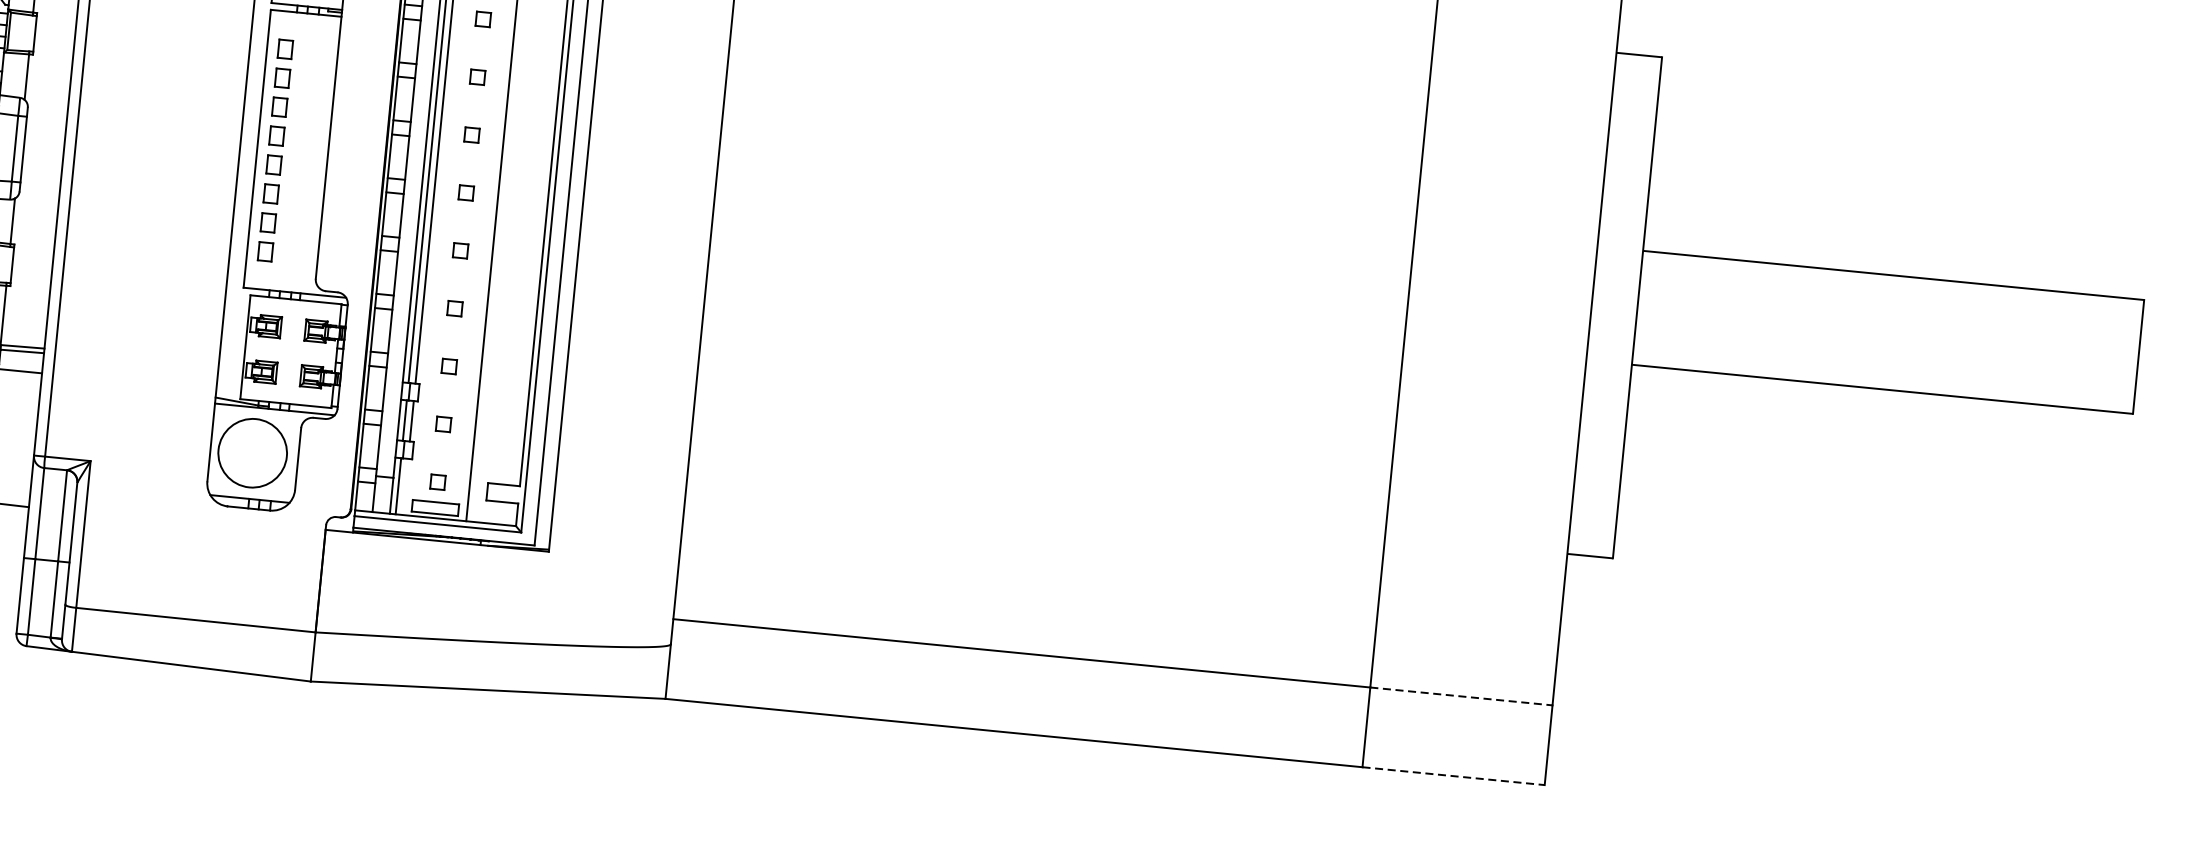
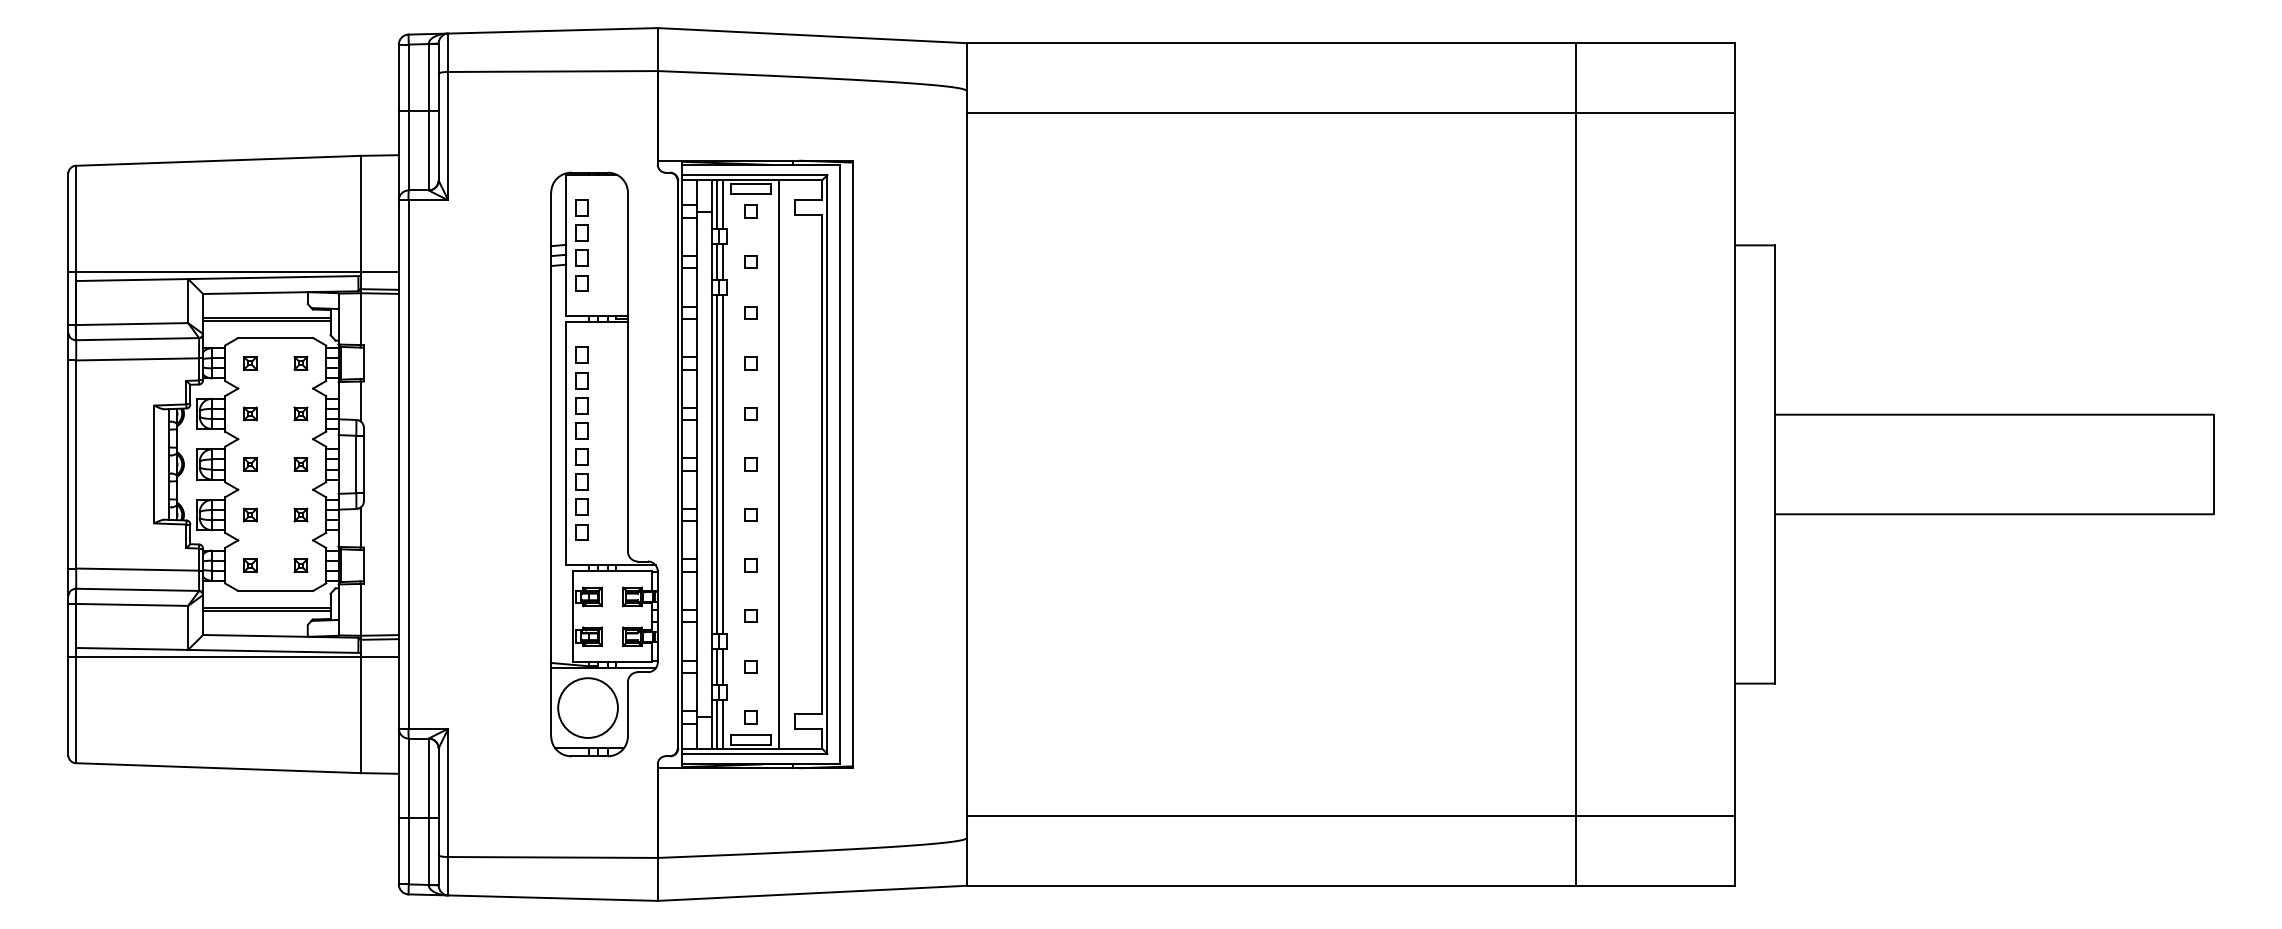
line: (405, 486) -> (723, 723), added
line: (1461, 696) -> (1655, 816), dashed -> solid
line: (1453, 775) -> (1655, 885), dashed -> solid

